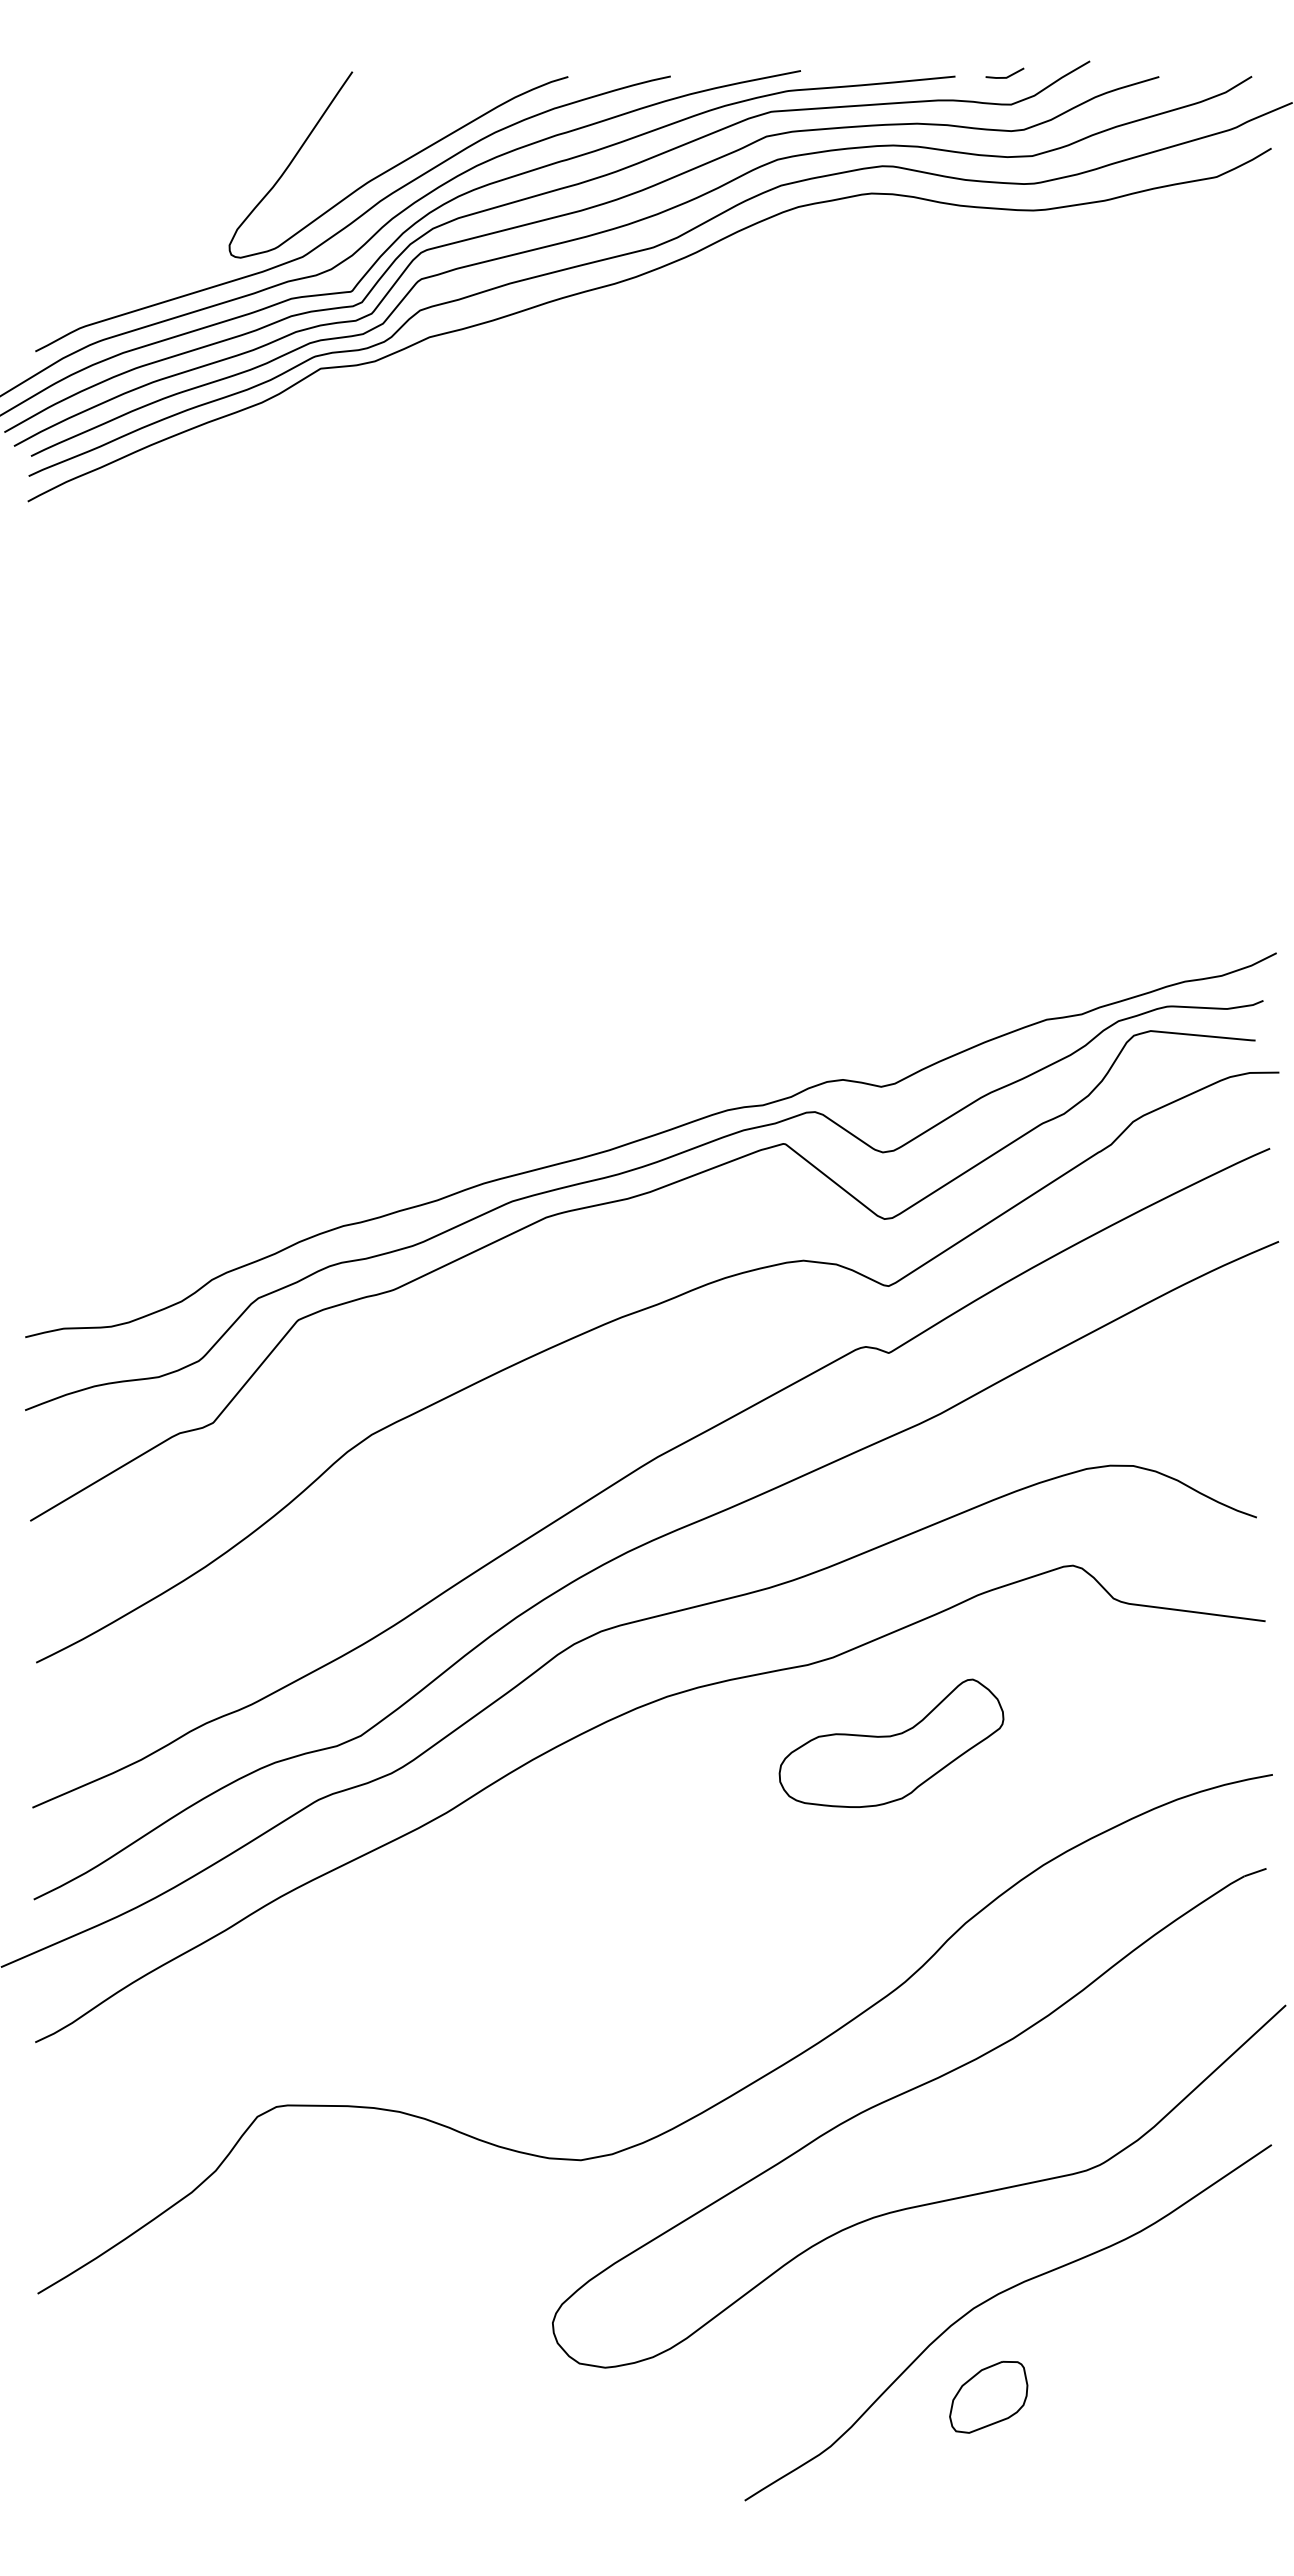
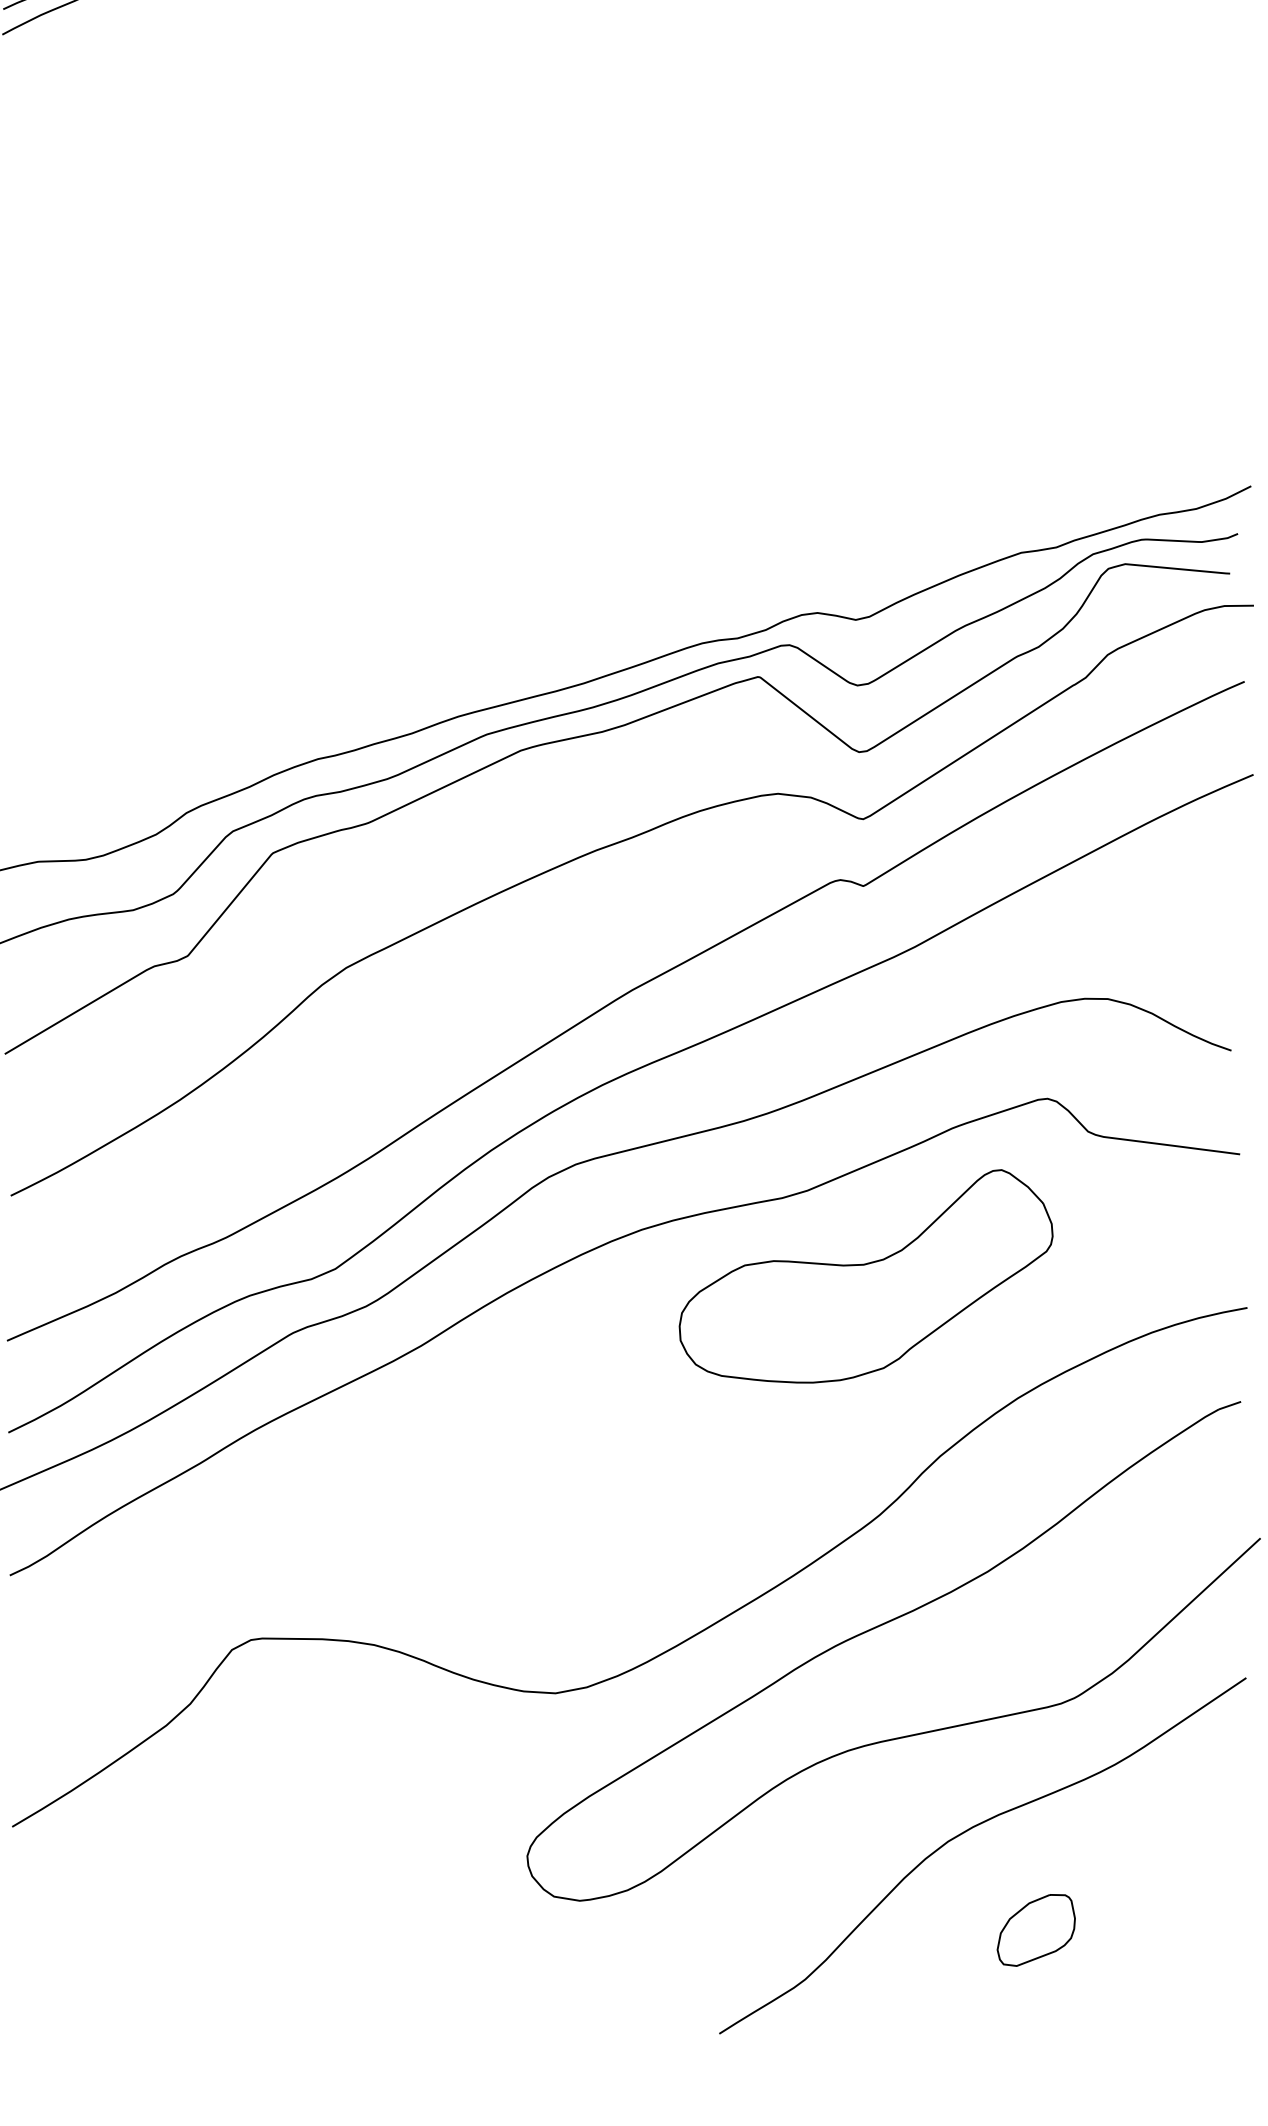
part: (891, 1743) -> (866, 1276), size x1.67
part: (988, 2397) -> (1036, 1930), moved

